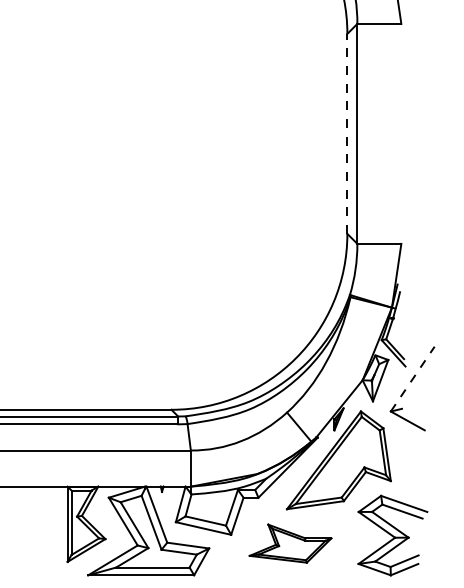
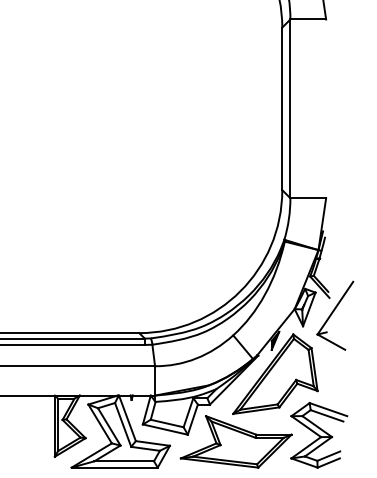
line: (347, 133) -> (282, 108), dashed -> solid
line: (412, 379) -> (335, 308), dashed -> solid
part: (289, 543) -> (235, 441), size x1.67

